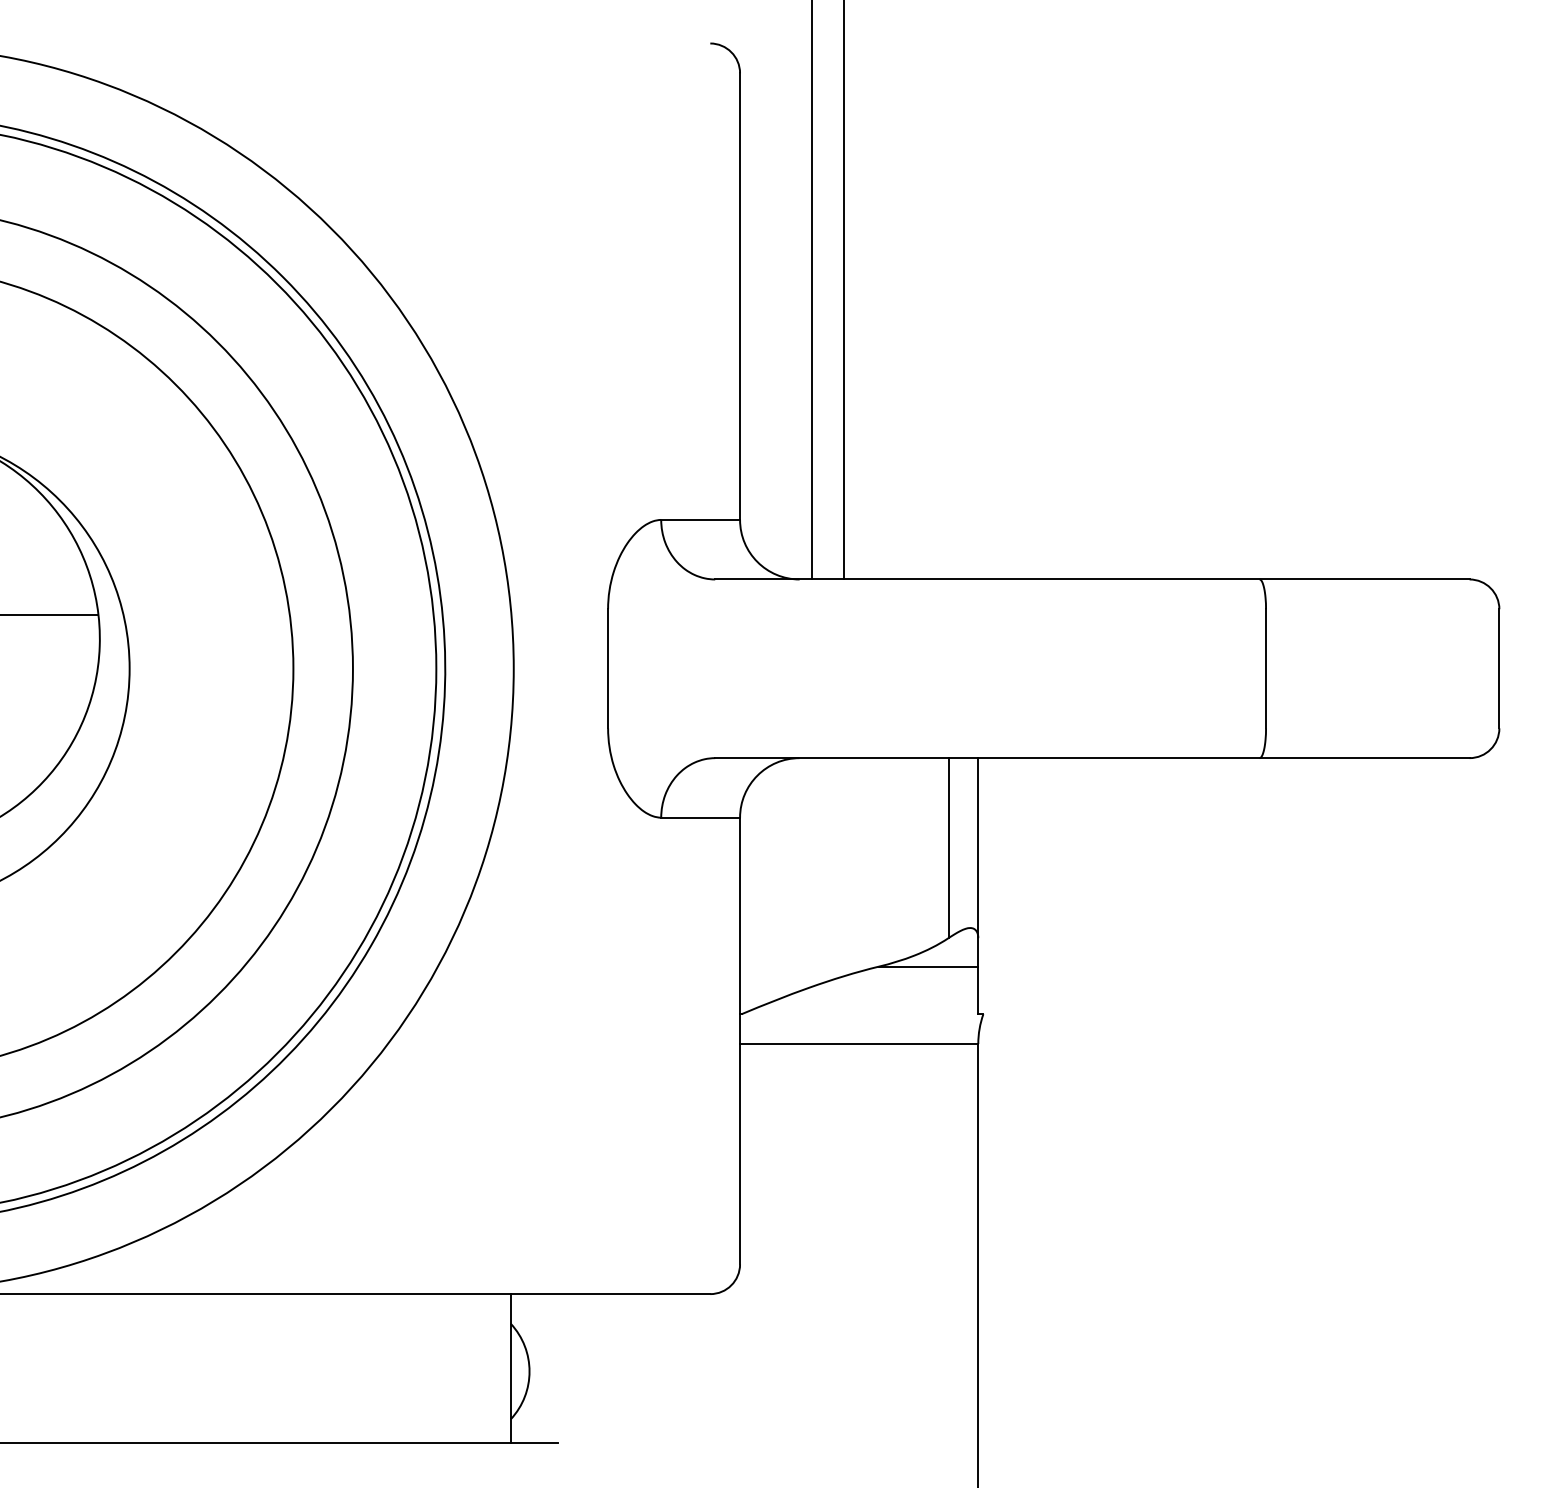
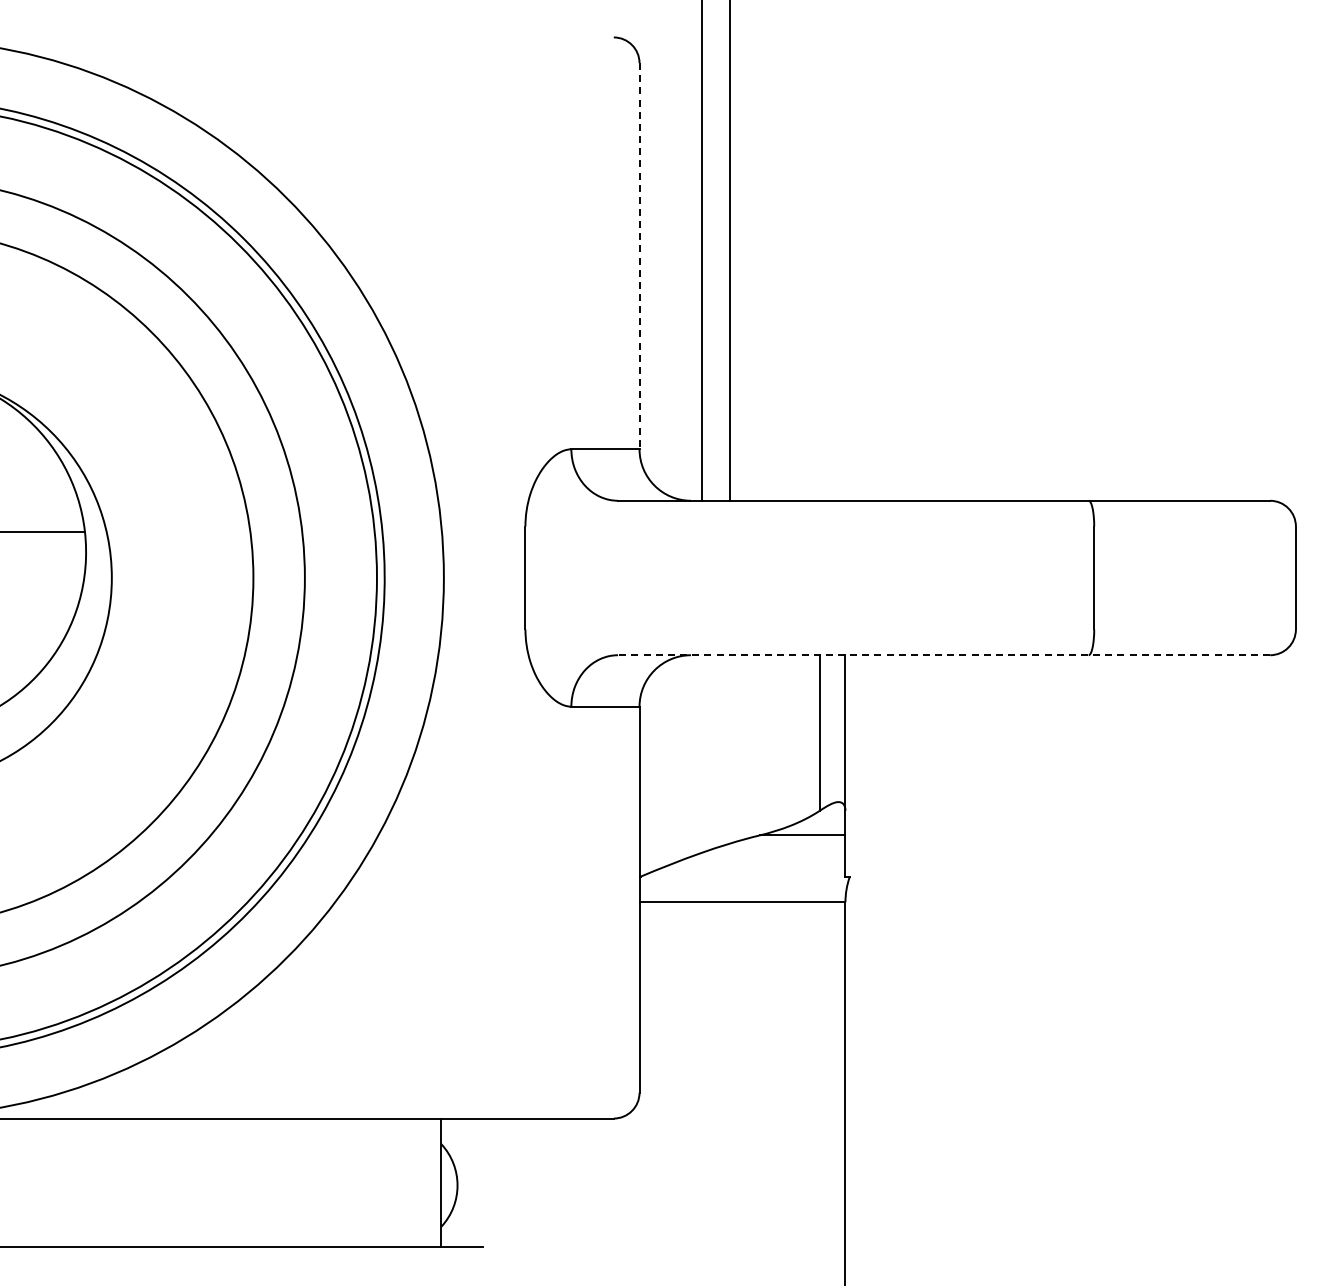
line: (740, 296) -> (639, 256), solid -> dashed
line: (1091, 758) -> (943, 655), solid -> dashed

